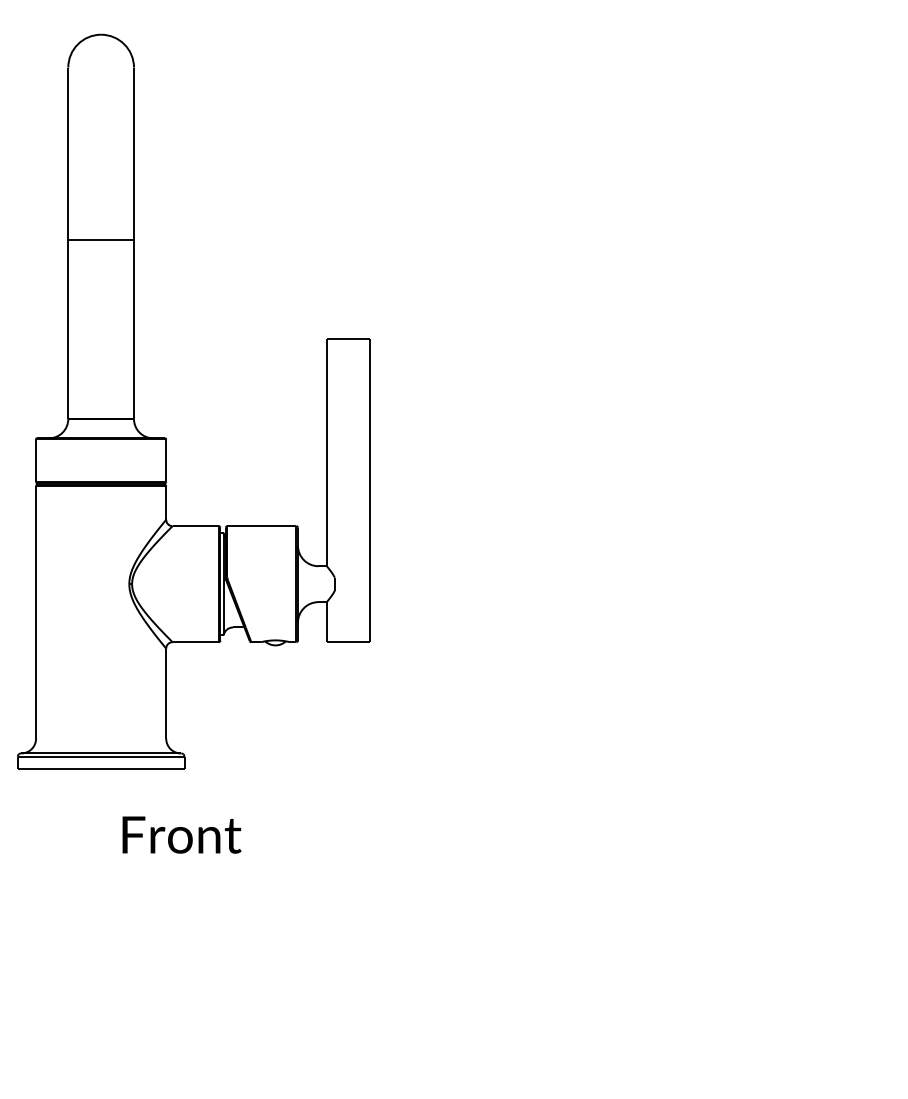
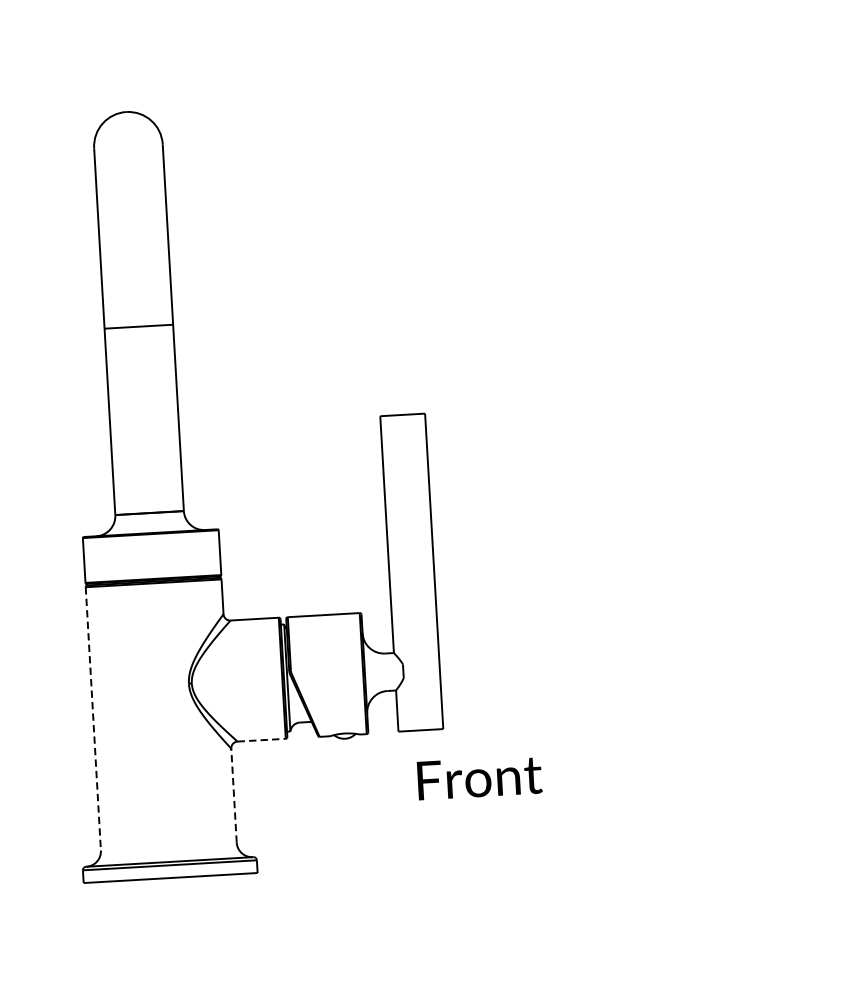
line: (36, 613) -> (93, 719), solid -> dashed
line: (196, 642) -> (262, 740), solid -> dashed
line: (166, 693) -> (234, 795), solid -> dashed
text: (181, 834) -> (479, 777), moved

